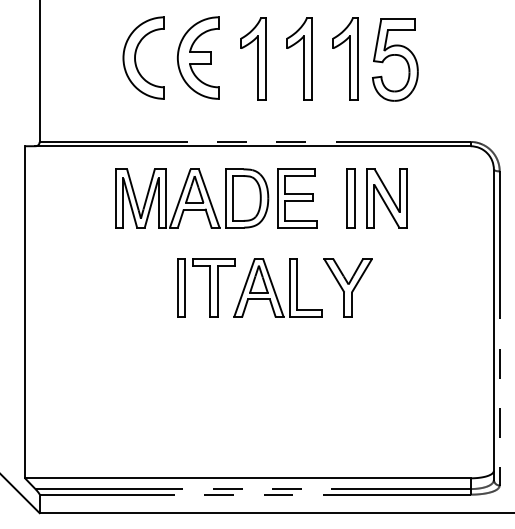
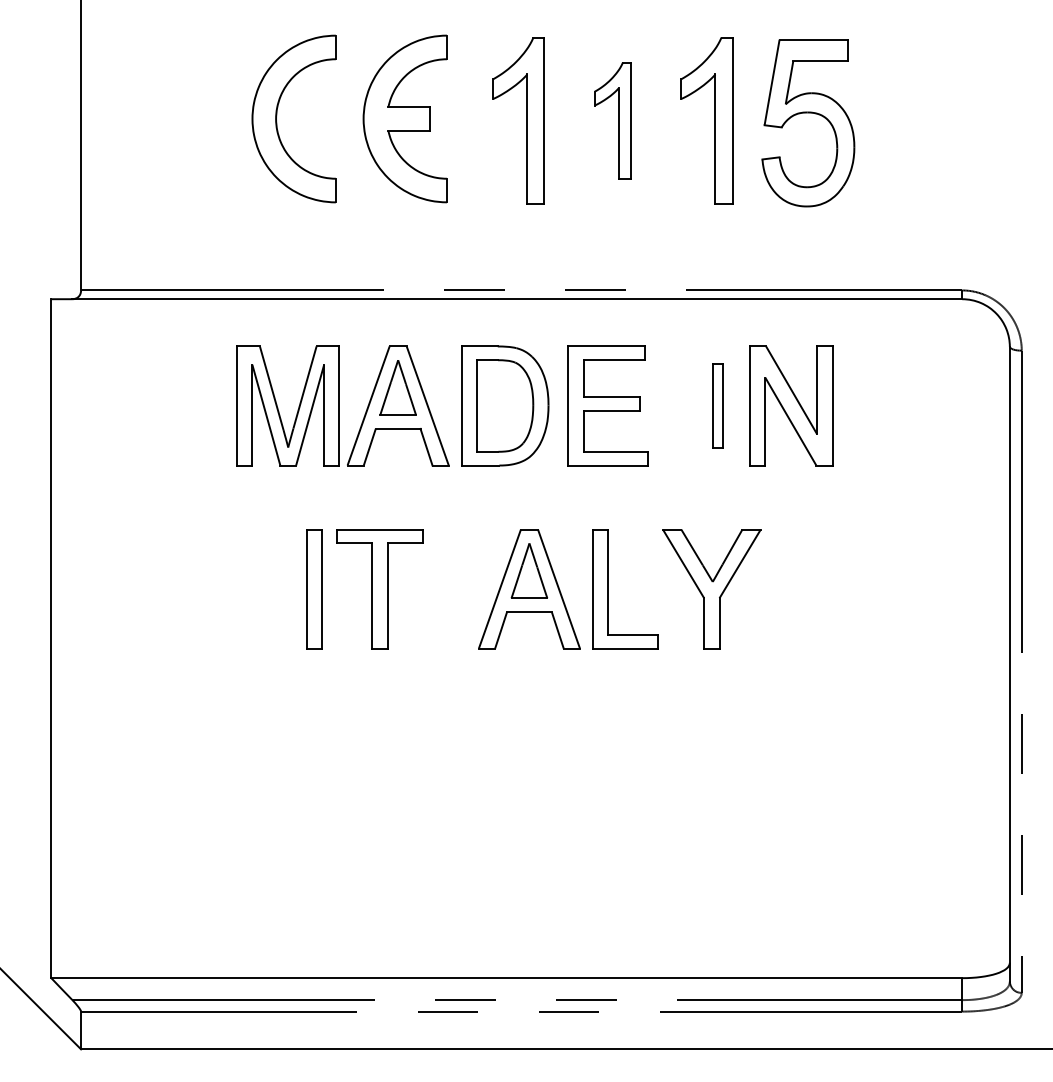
part: (299, 58) -> (612, 119), size x0.7
part: (350, 198) -> (716, 406), size x0.7
part: (206, 287) -> (364, 588), moved

